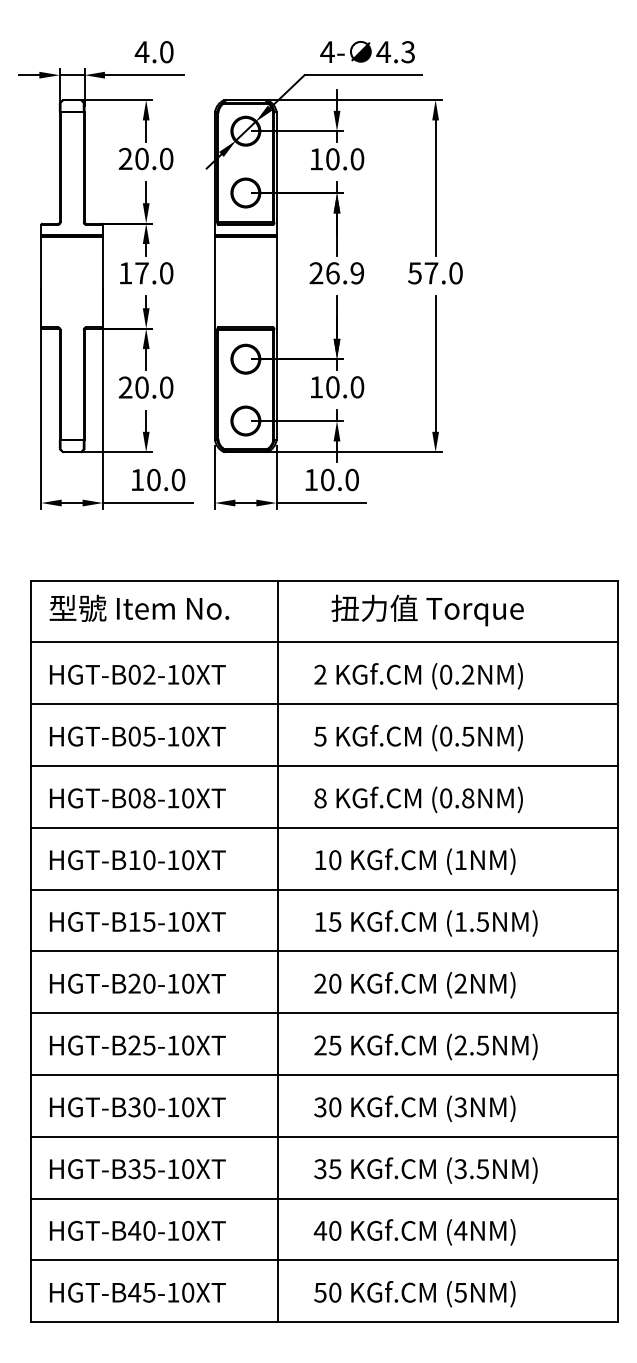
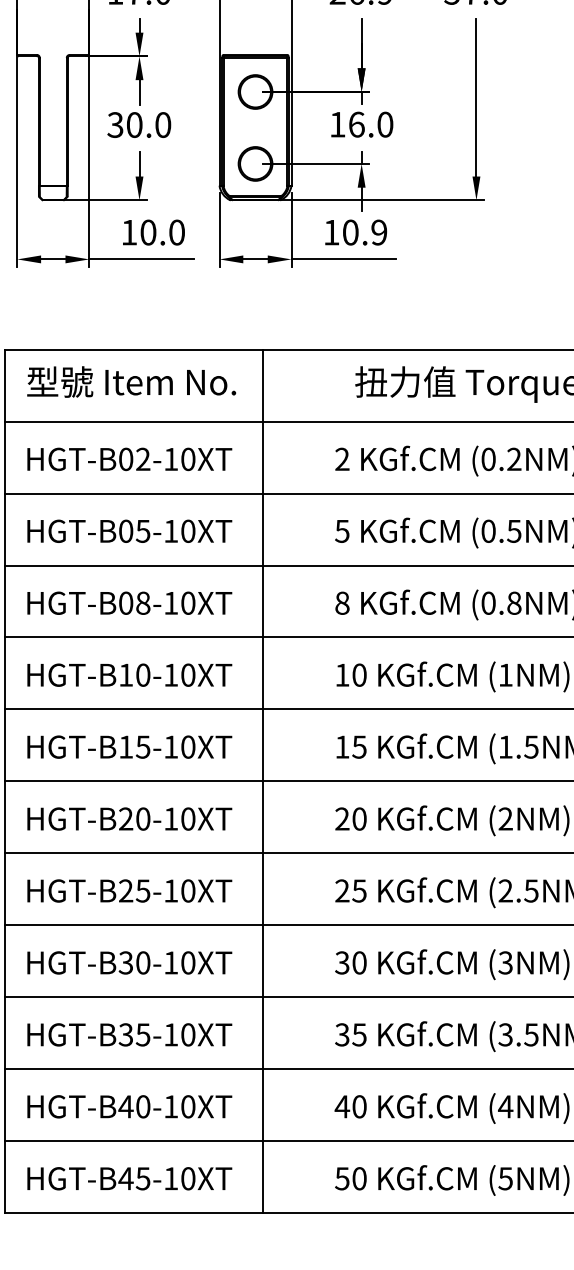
text: (125, 387) -> (115, 124), 20.0 -> 30.0
text: (332, 387) -> (356, 124), 10.0 -> 16.0
text: (351, 480) -> (378, 233), 10.0 -> 10.9
line: (278, 951) -> (263, 781), moved

